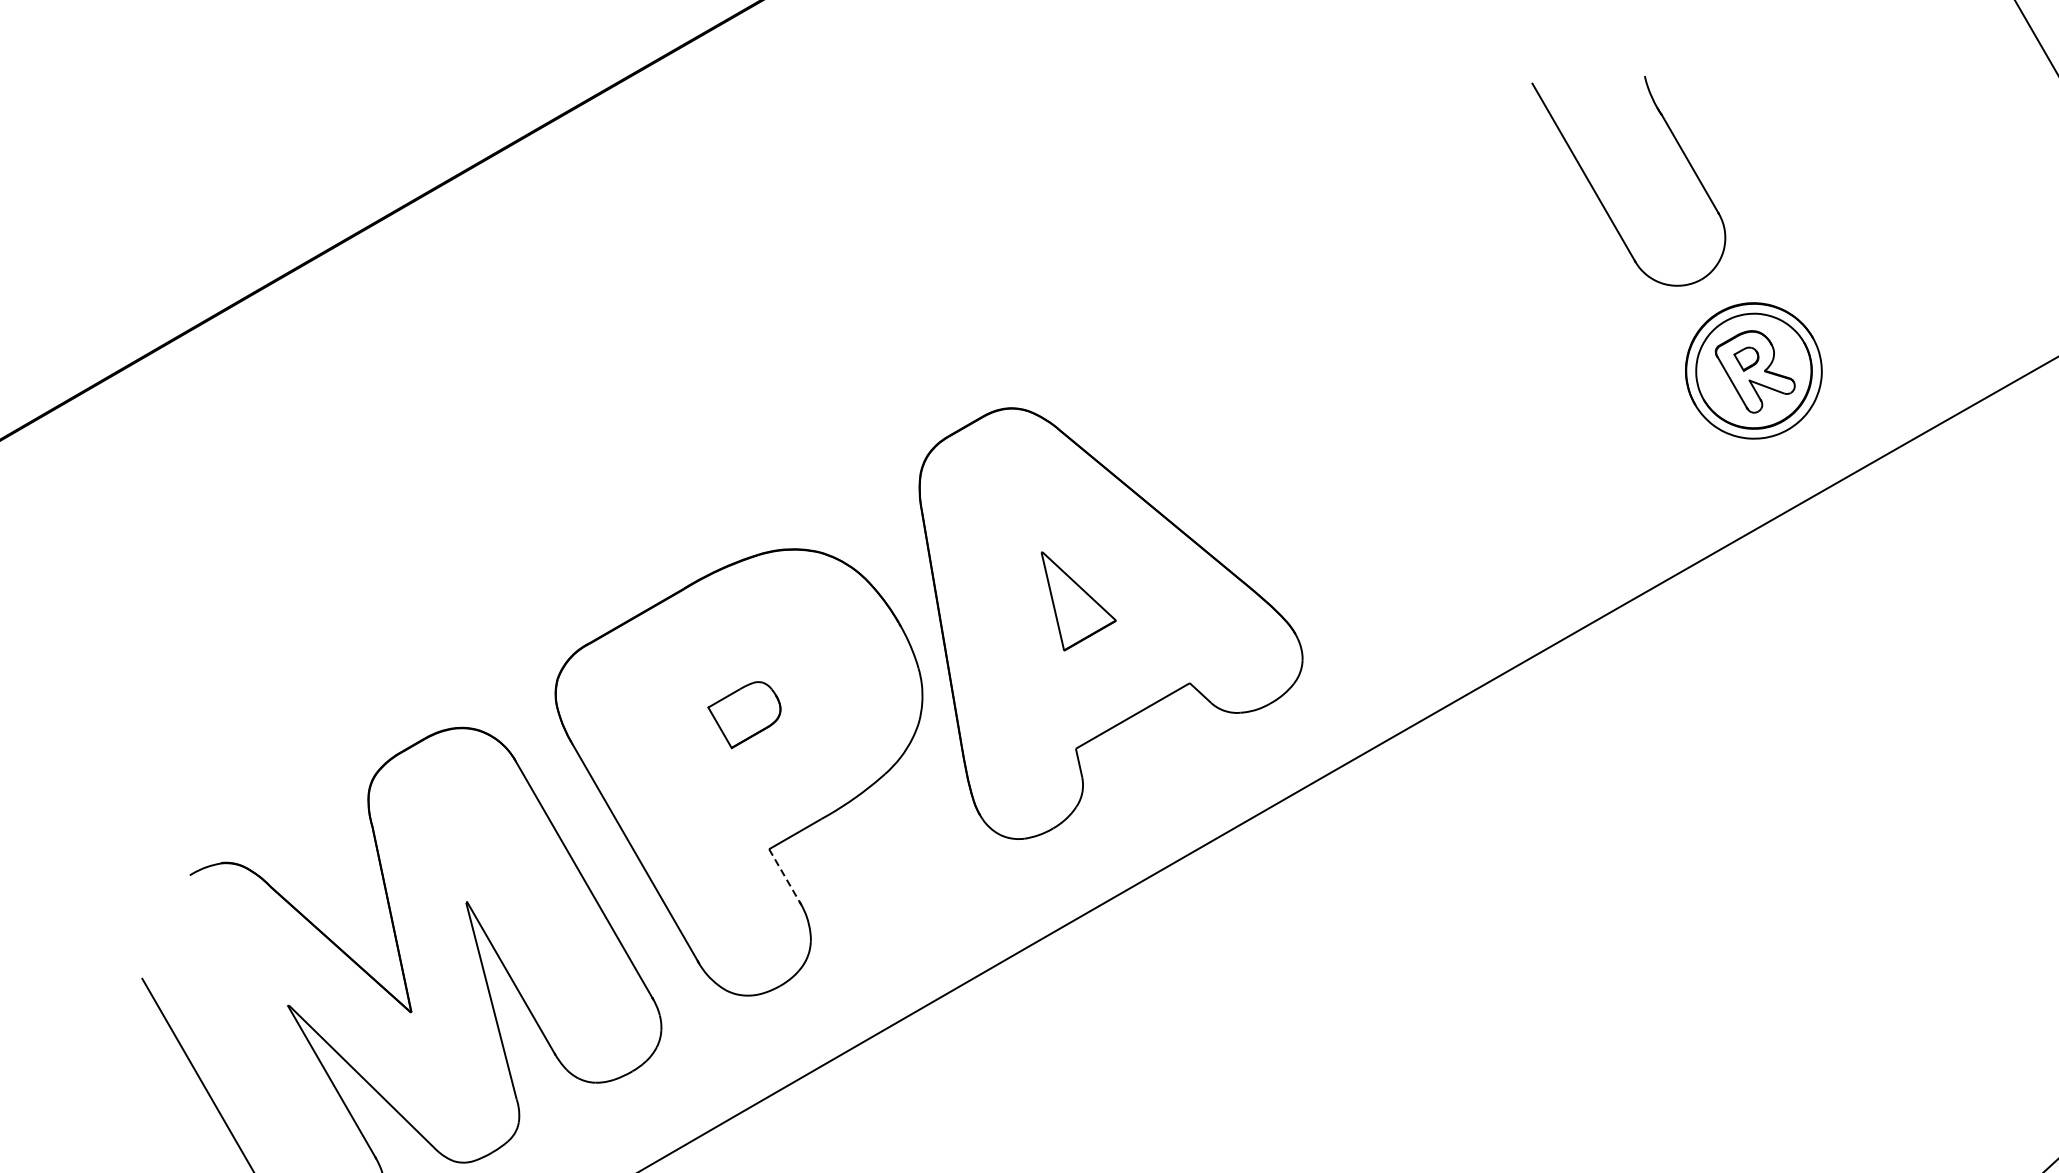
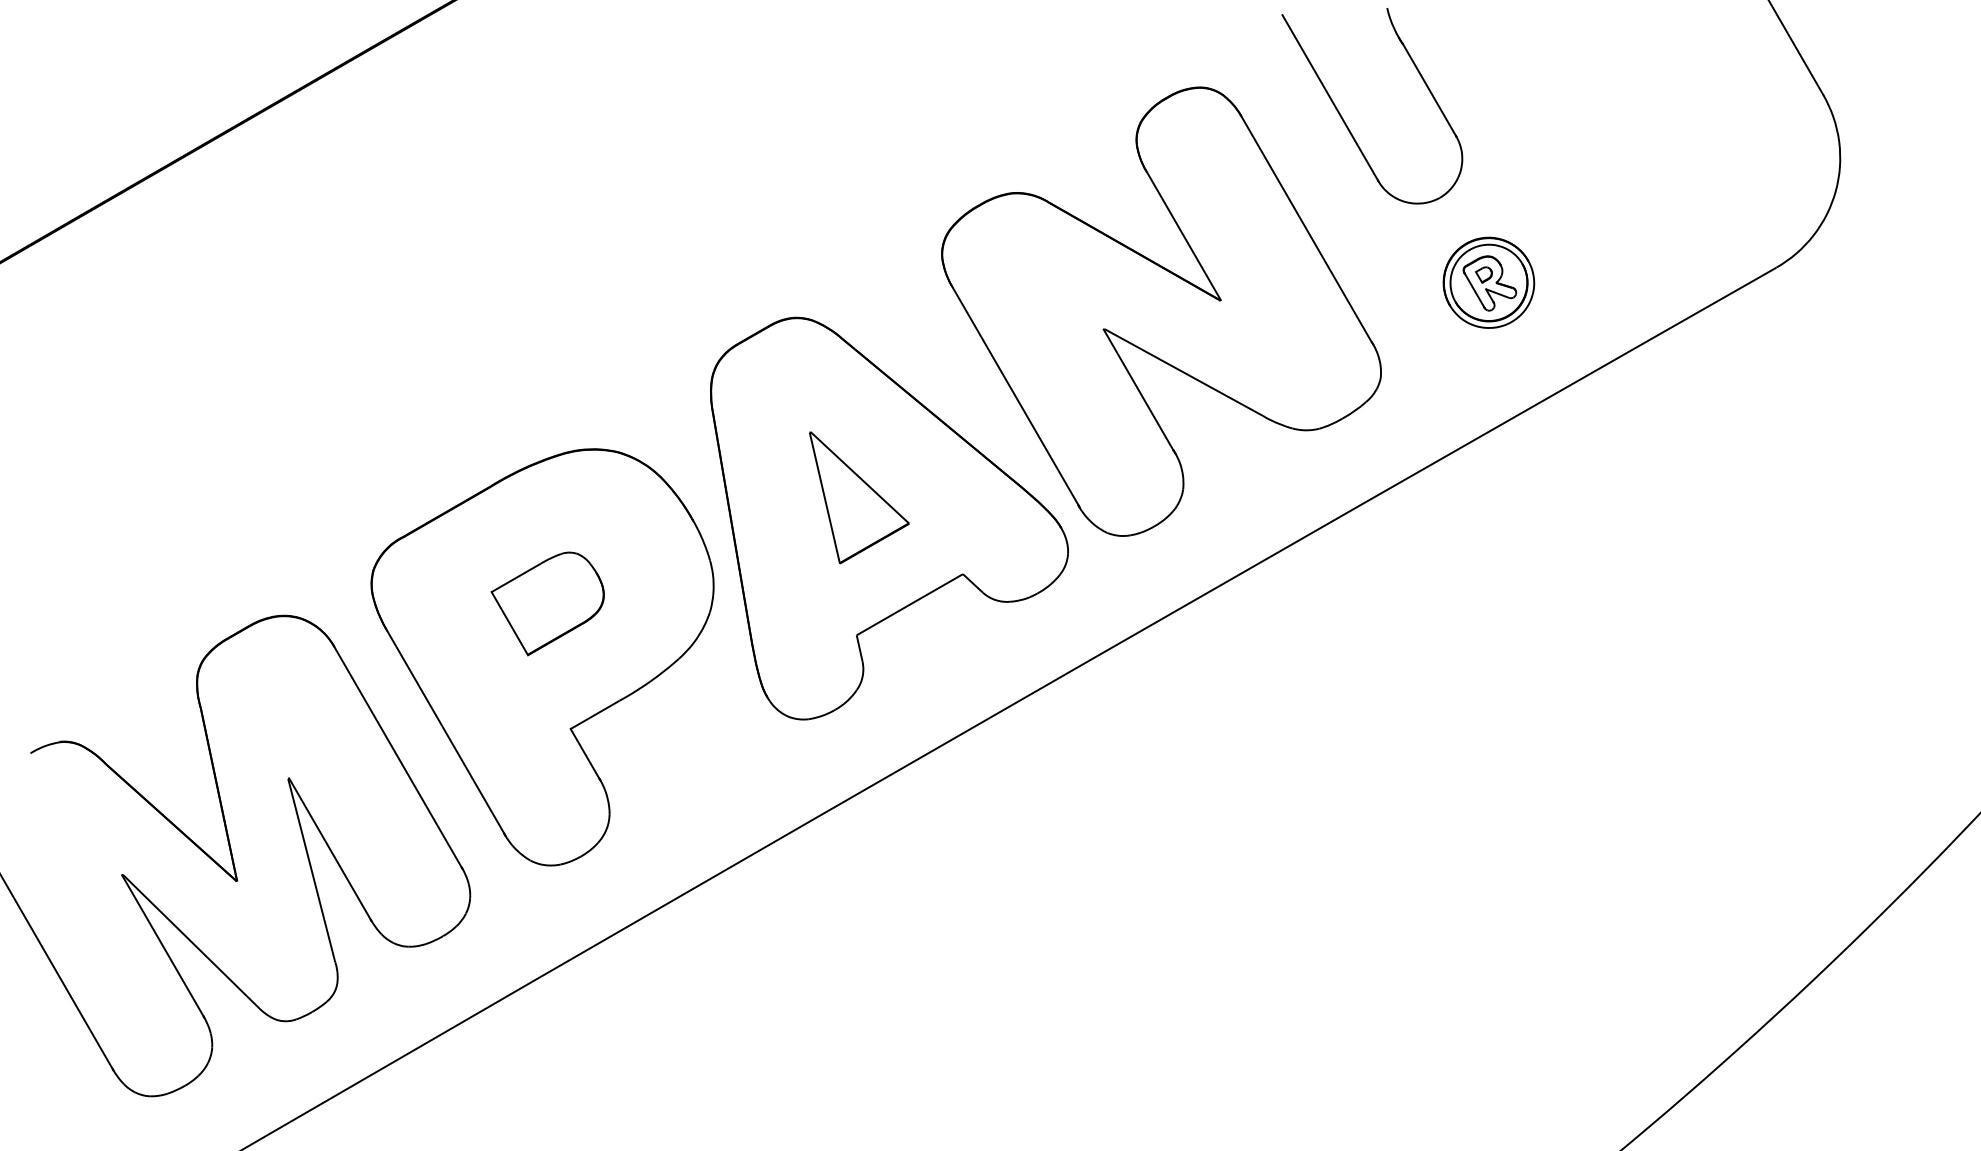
part: (1753, 370) -> (1488, 282), size x0.71
part: (1402, 401) -> (1161, 311), added
part: (1078, 600) -> (859, 497), size x1.43
part: (744, 714) -> (547, 603), size x1.67
line: (785, 875) -> (585, 753), dashed -> solid

